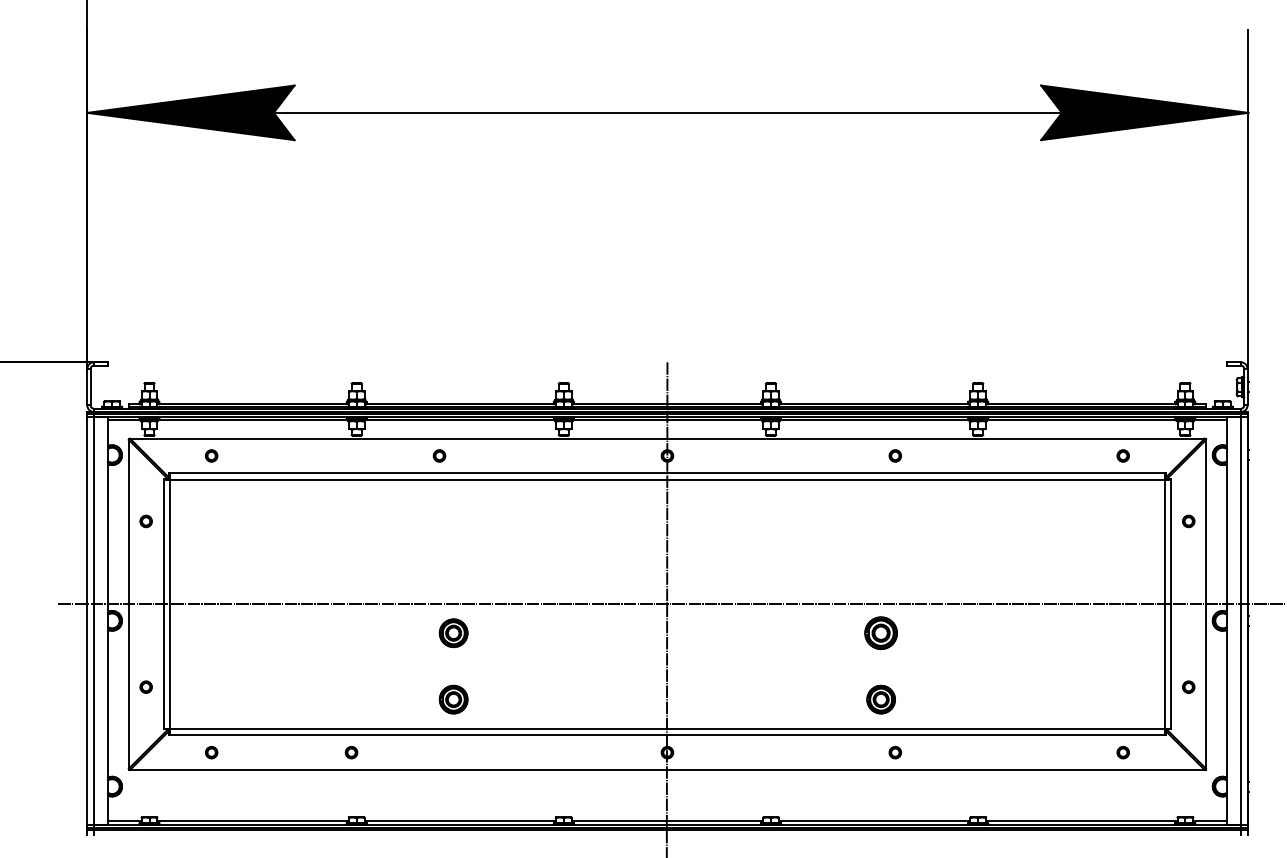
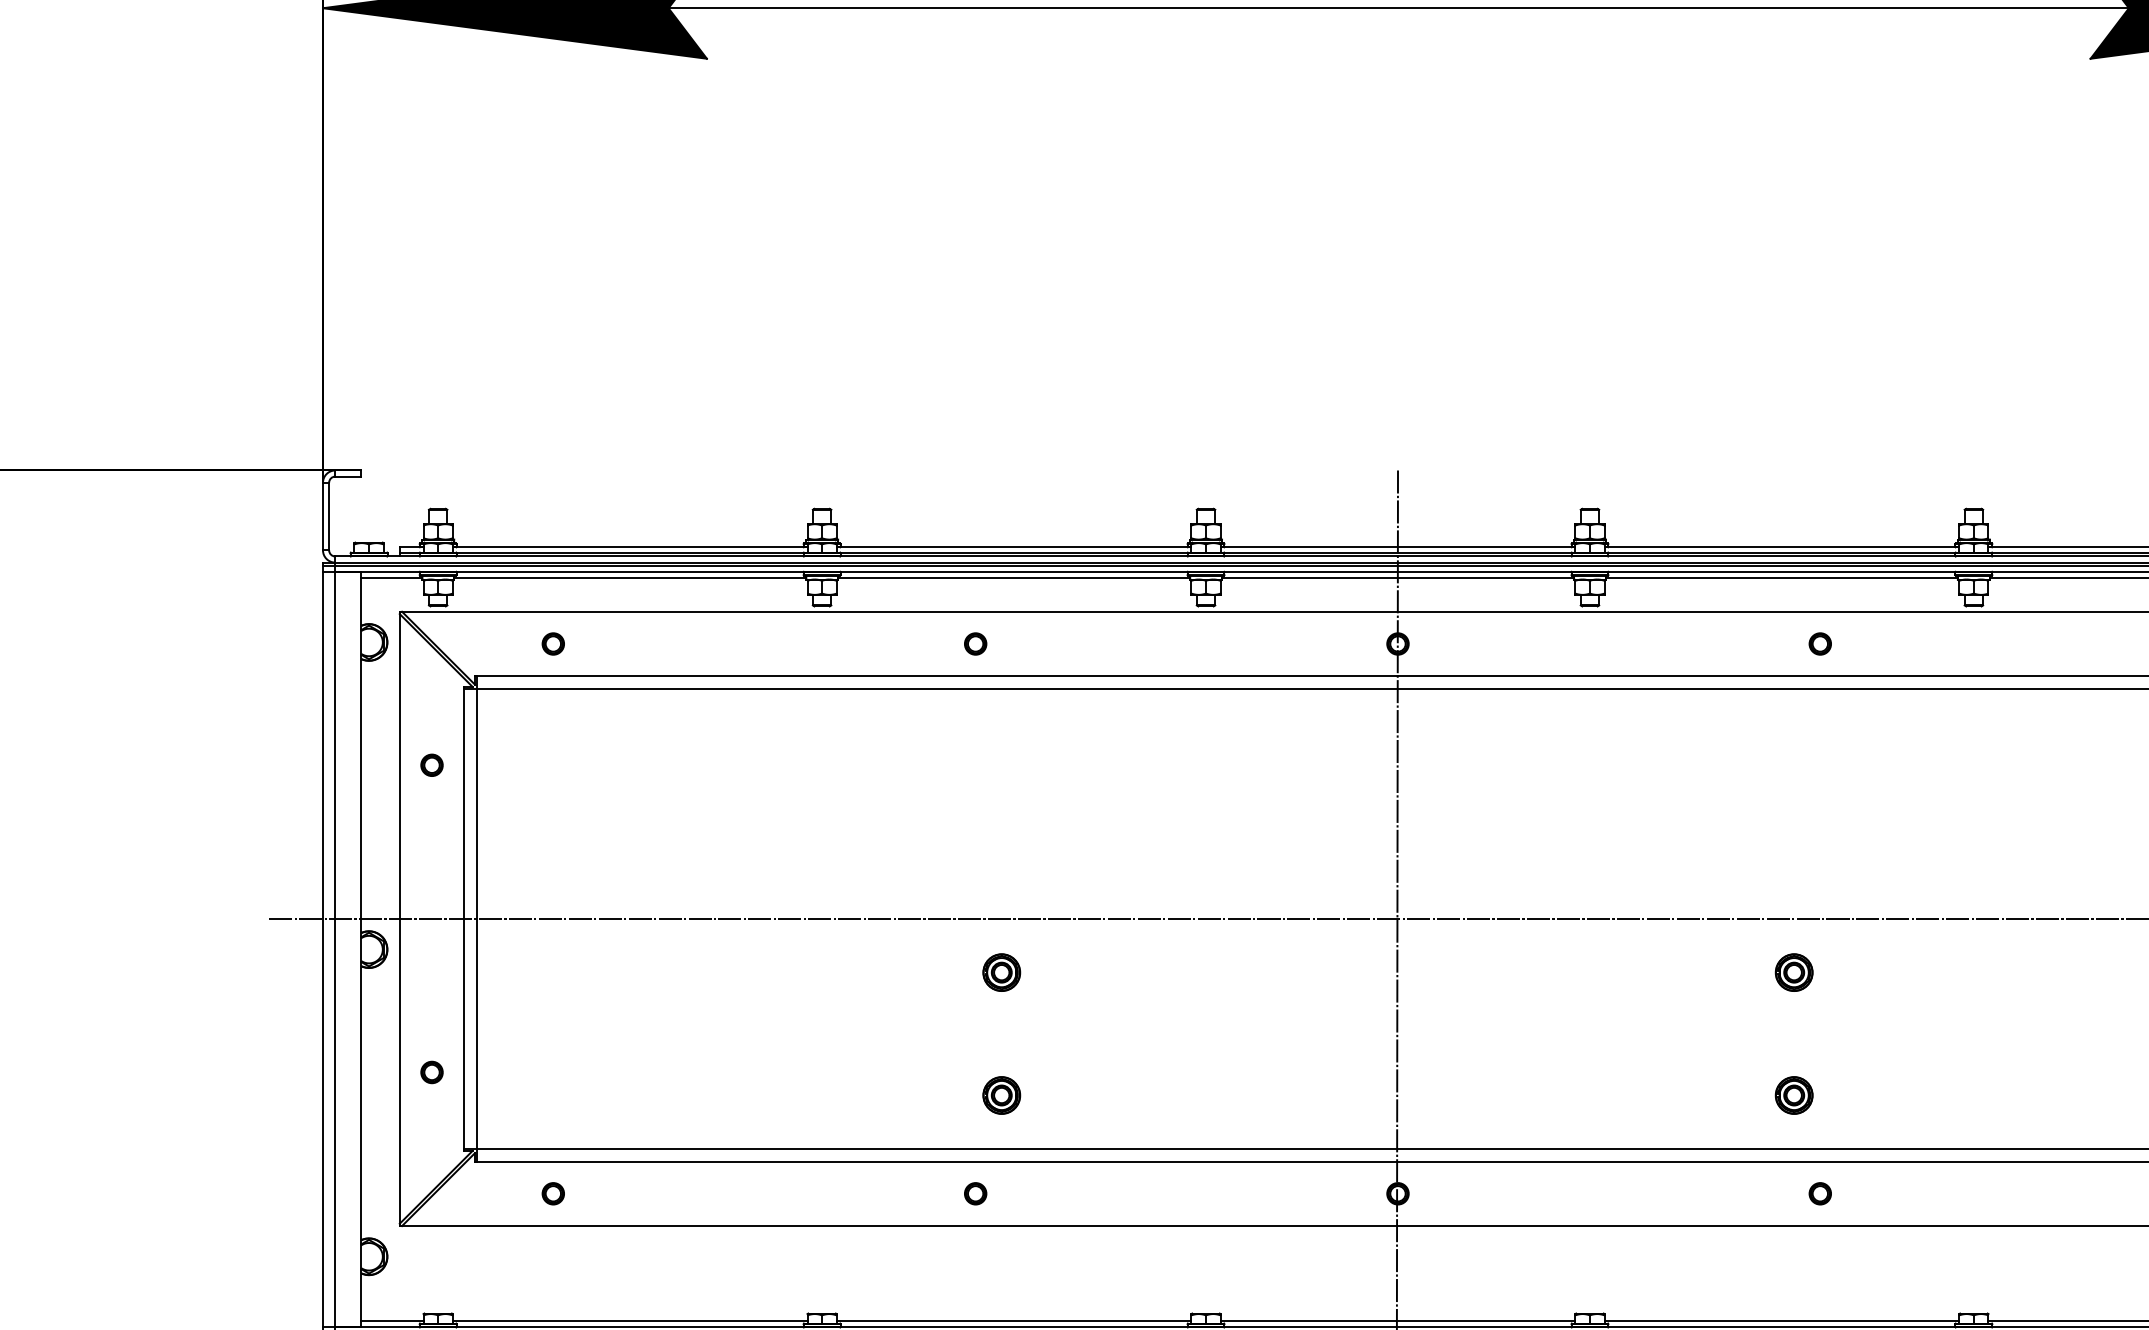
part: (453, 633) -> (1001, 972), size x0.71
part: (881, 633) -> (1794, 972), size x0.62
part: (453, 699) -> (1001, 1095), size x0.71
part: (881, 699) -> (1794, 1095), size x0.71
part: (351, 752) -> (975, 1193), moved

